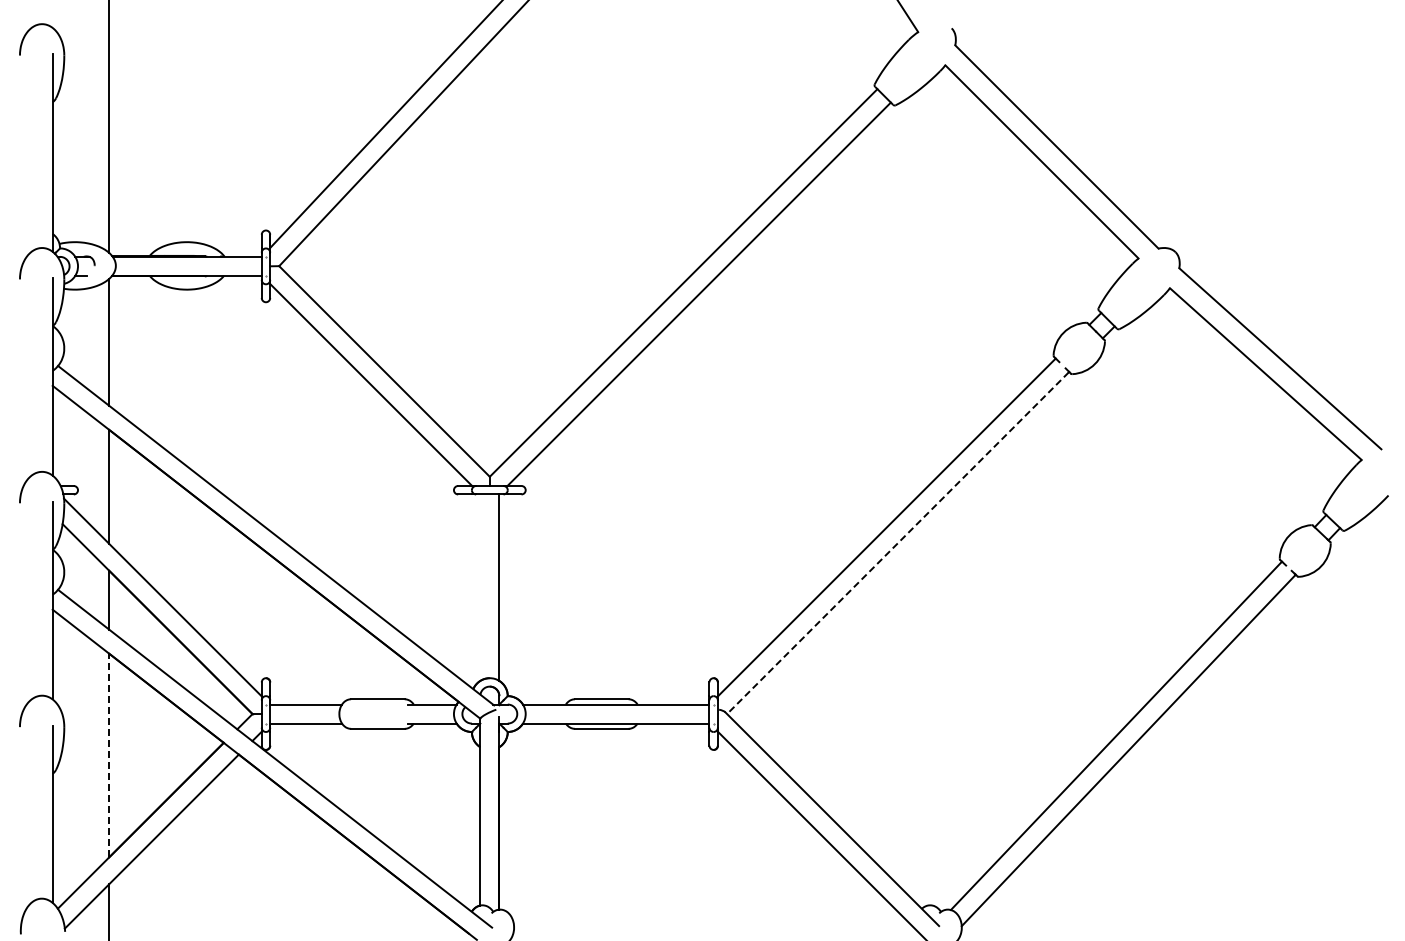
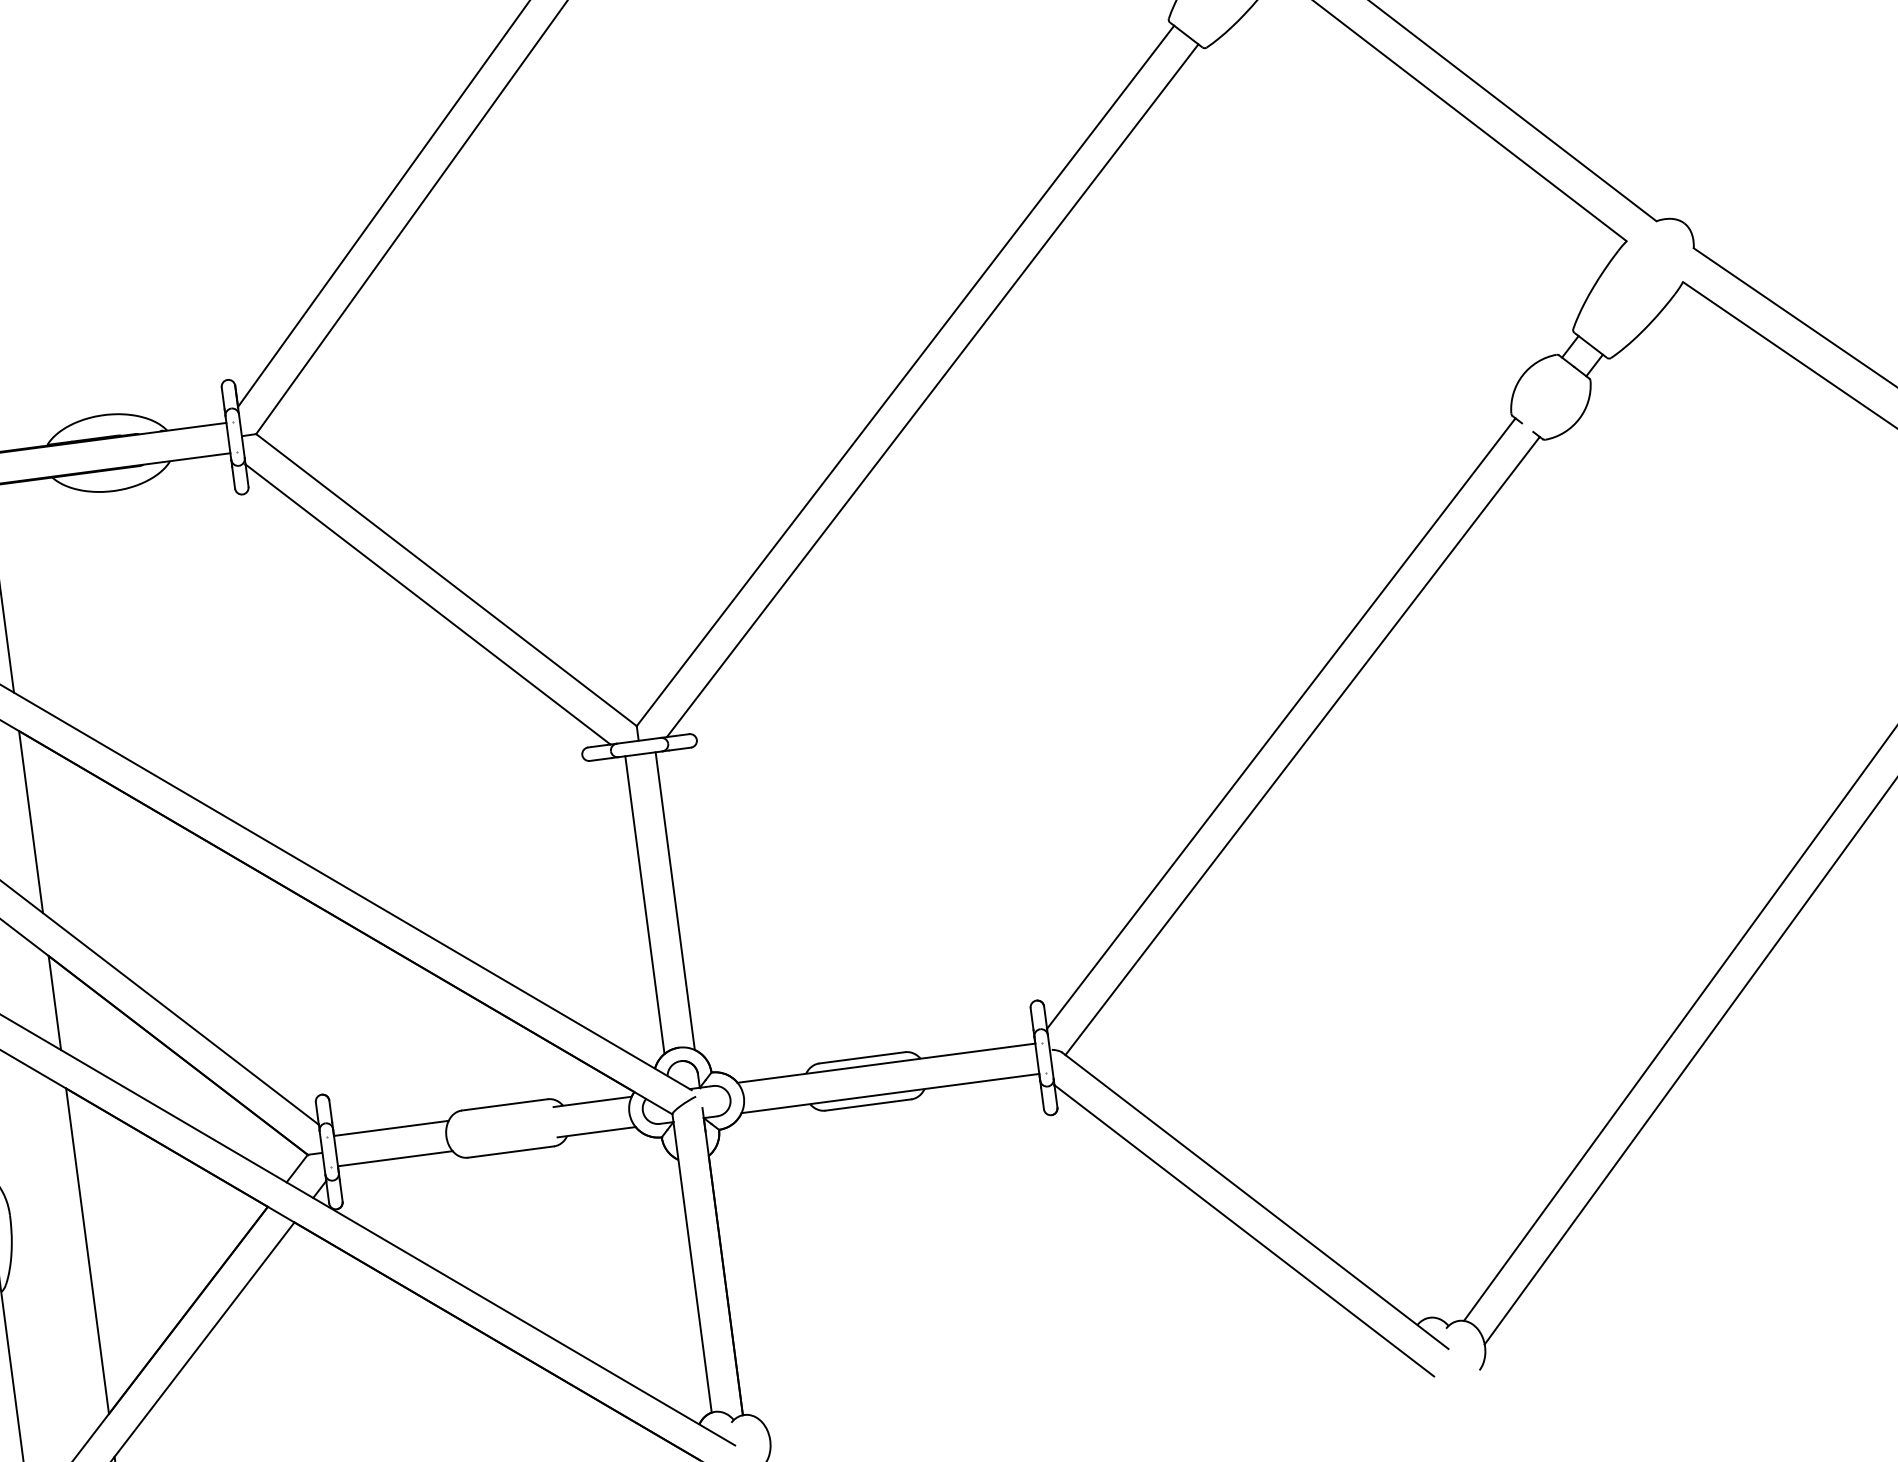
line: (897, 543) -> (1301, 746), dashed -> solid
line: (480, 587) -> (645, 904), added
line: (109, 755) -> (88, 1251), dashed -> solid

